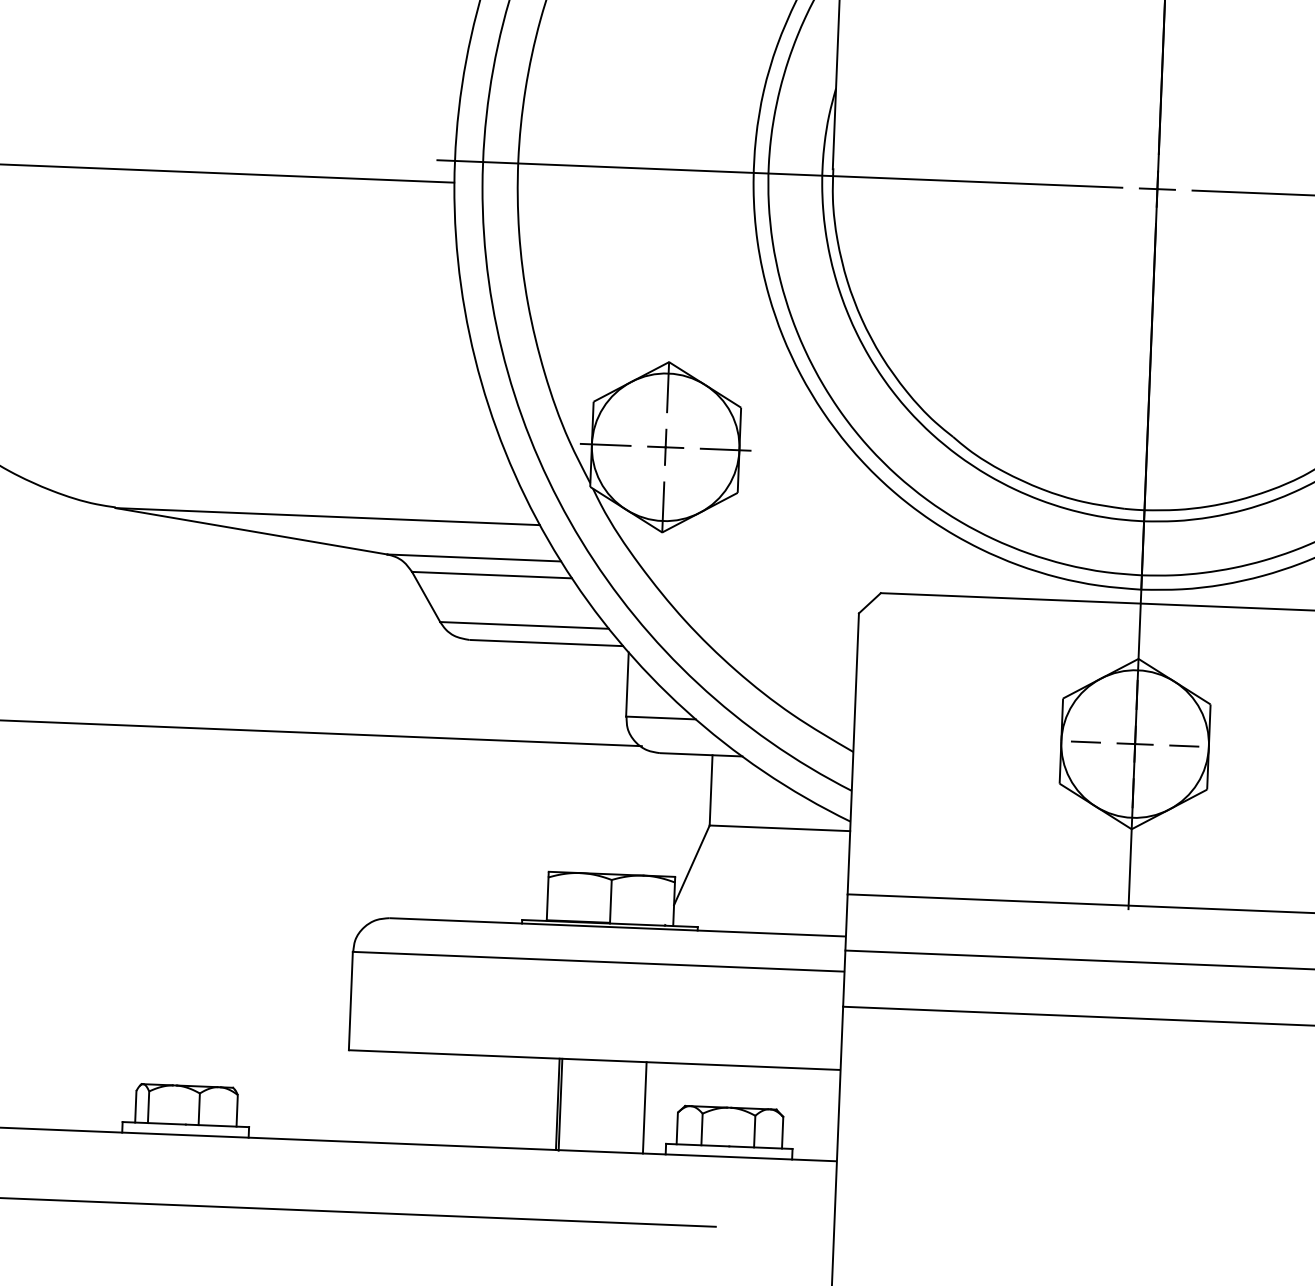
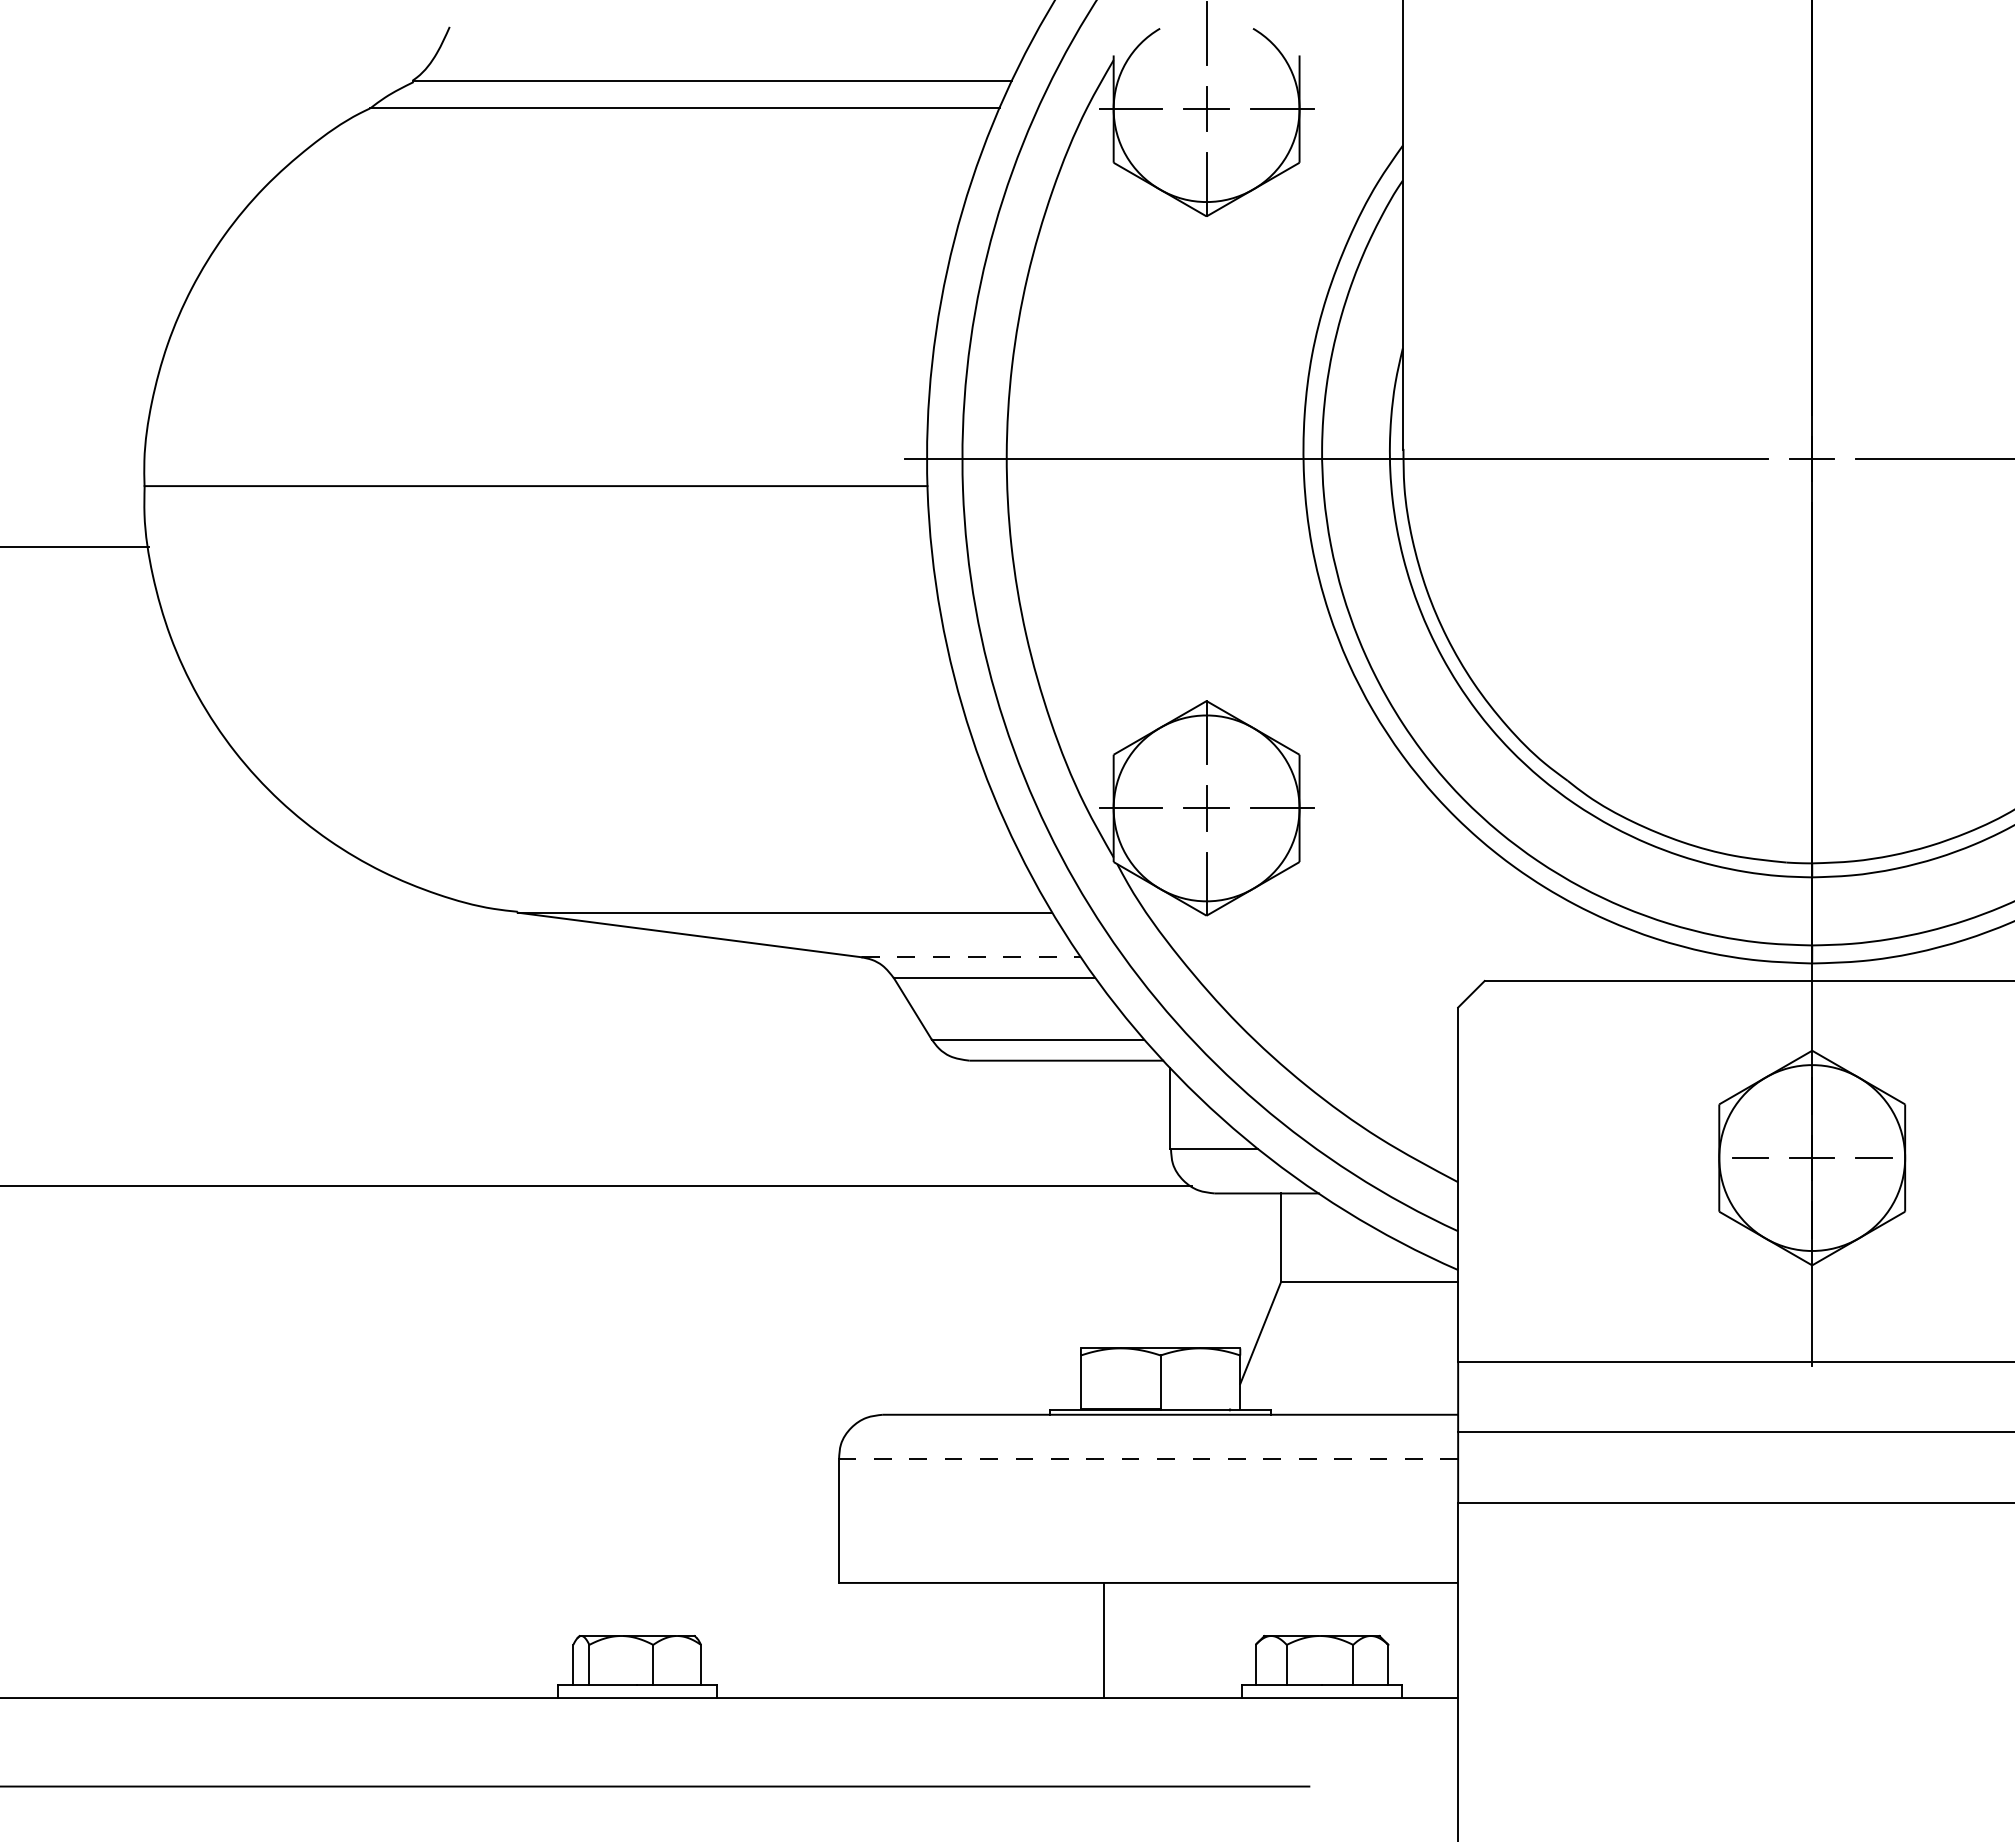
line: (474, 558) -> (971, 957), solid -> dashed
line: (598, 962) -> (1148, 1459), solid -> dashed
line: (560, 1104) -> (1107, 1640), removed
line: (644, 1107) -> (1213, 1640), removed

